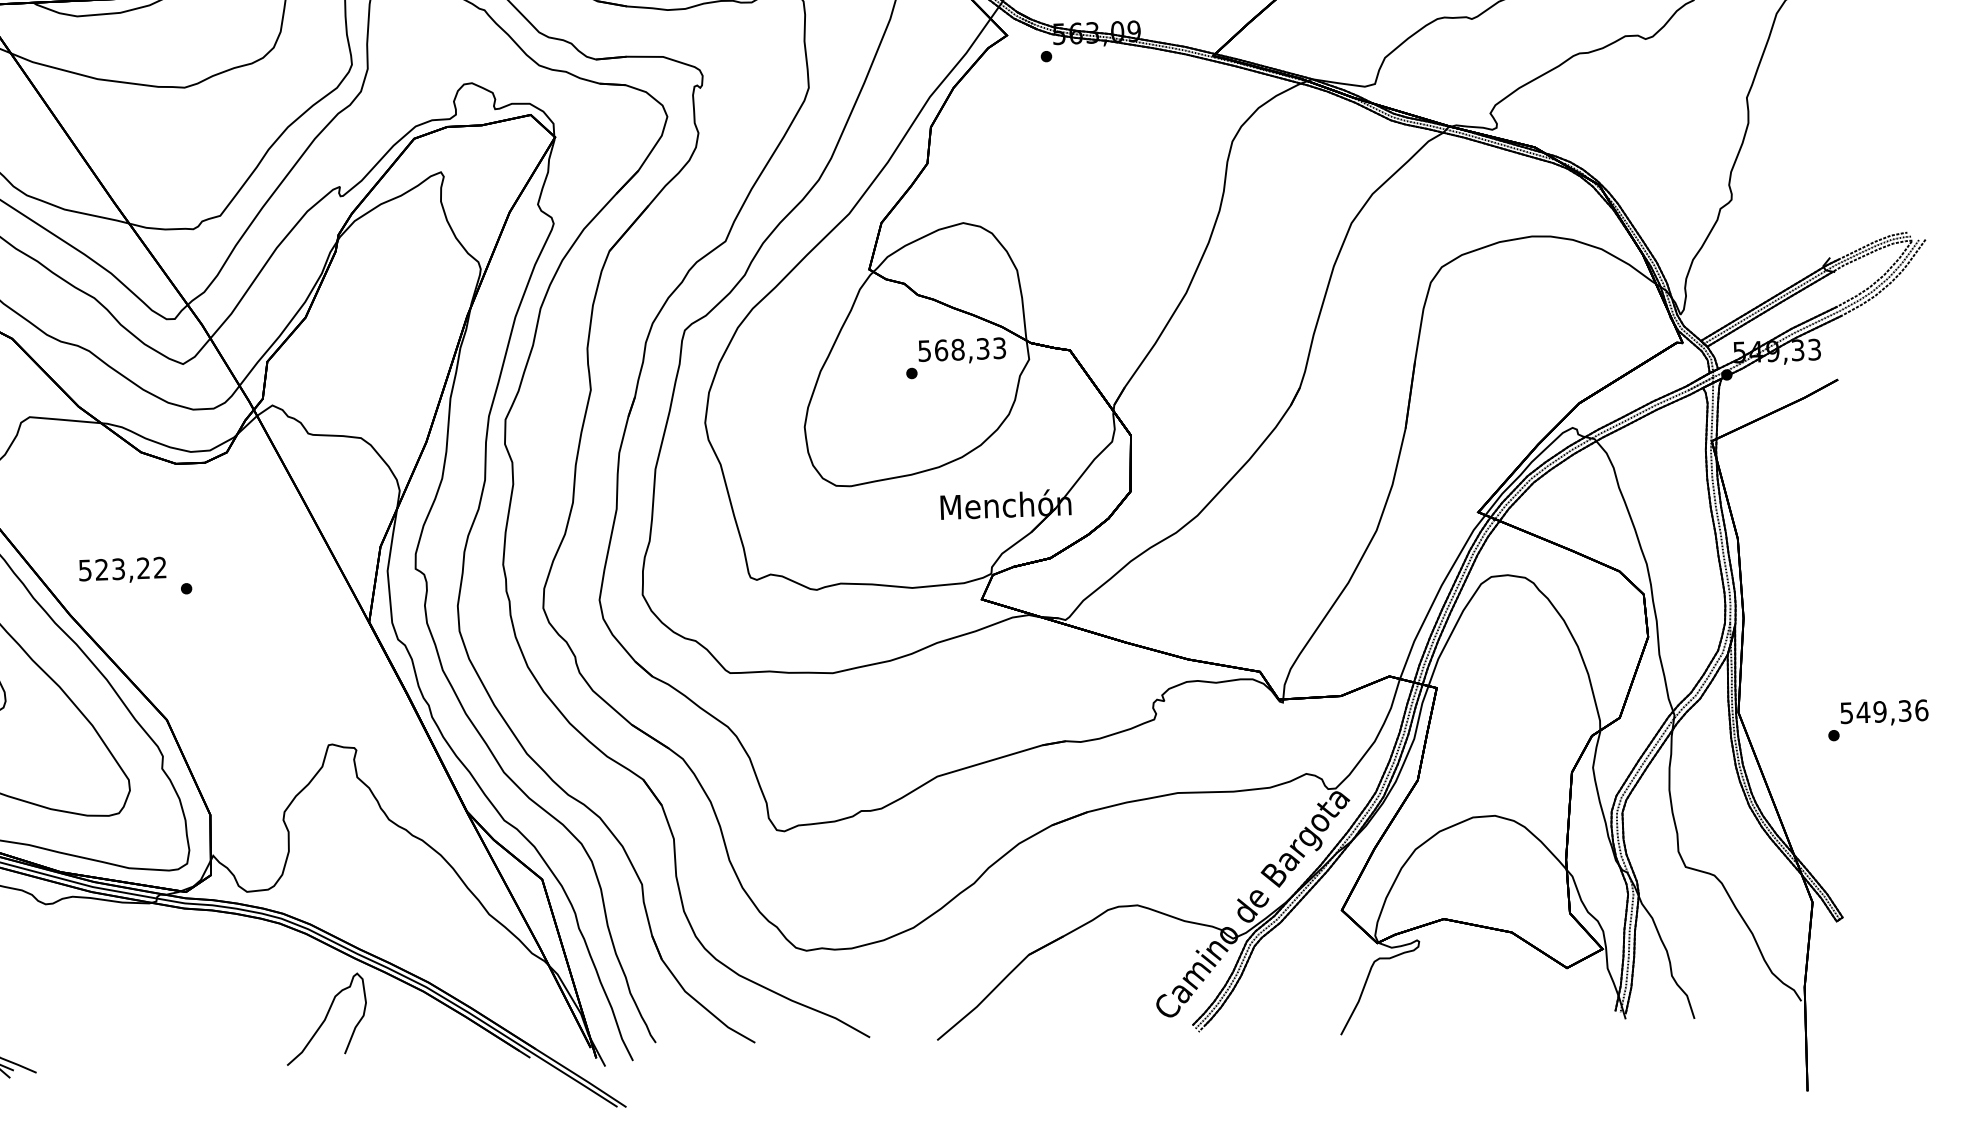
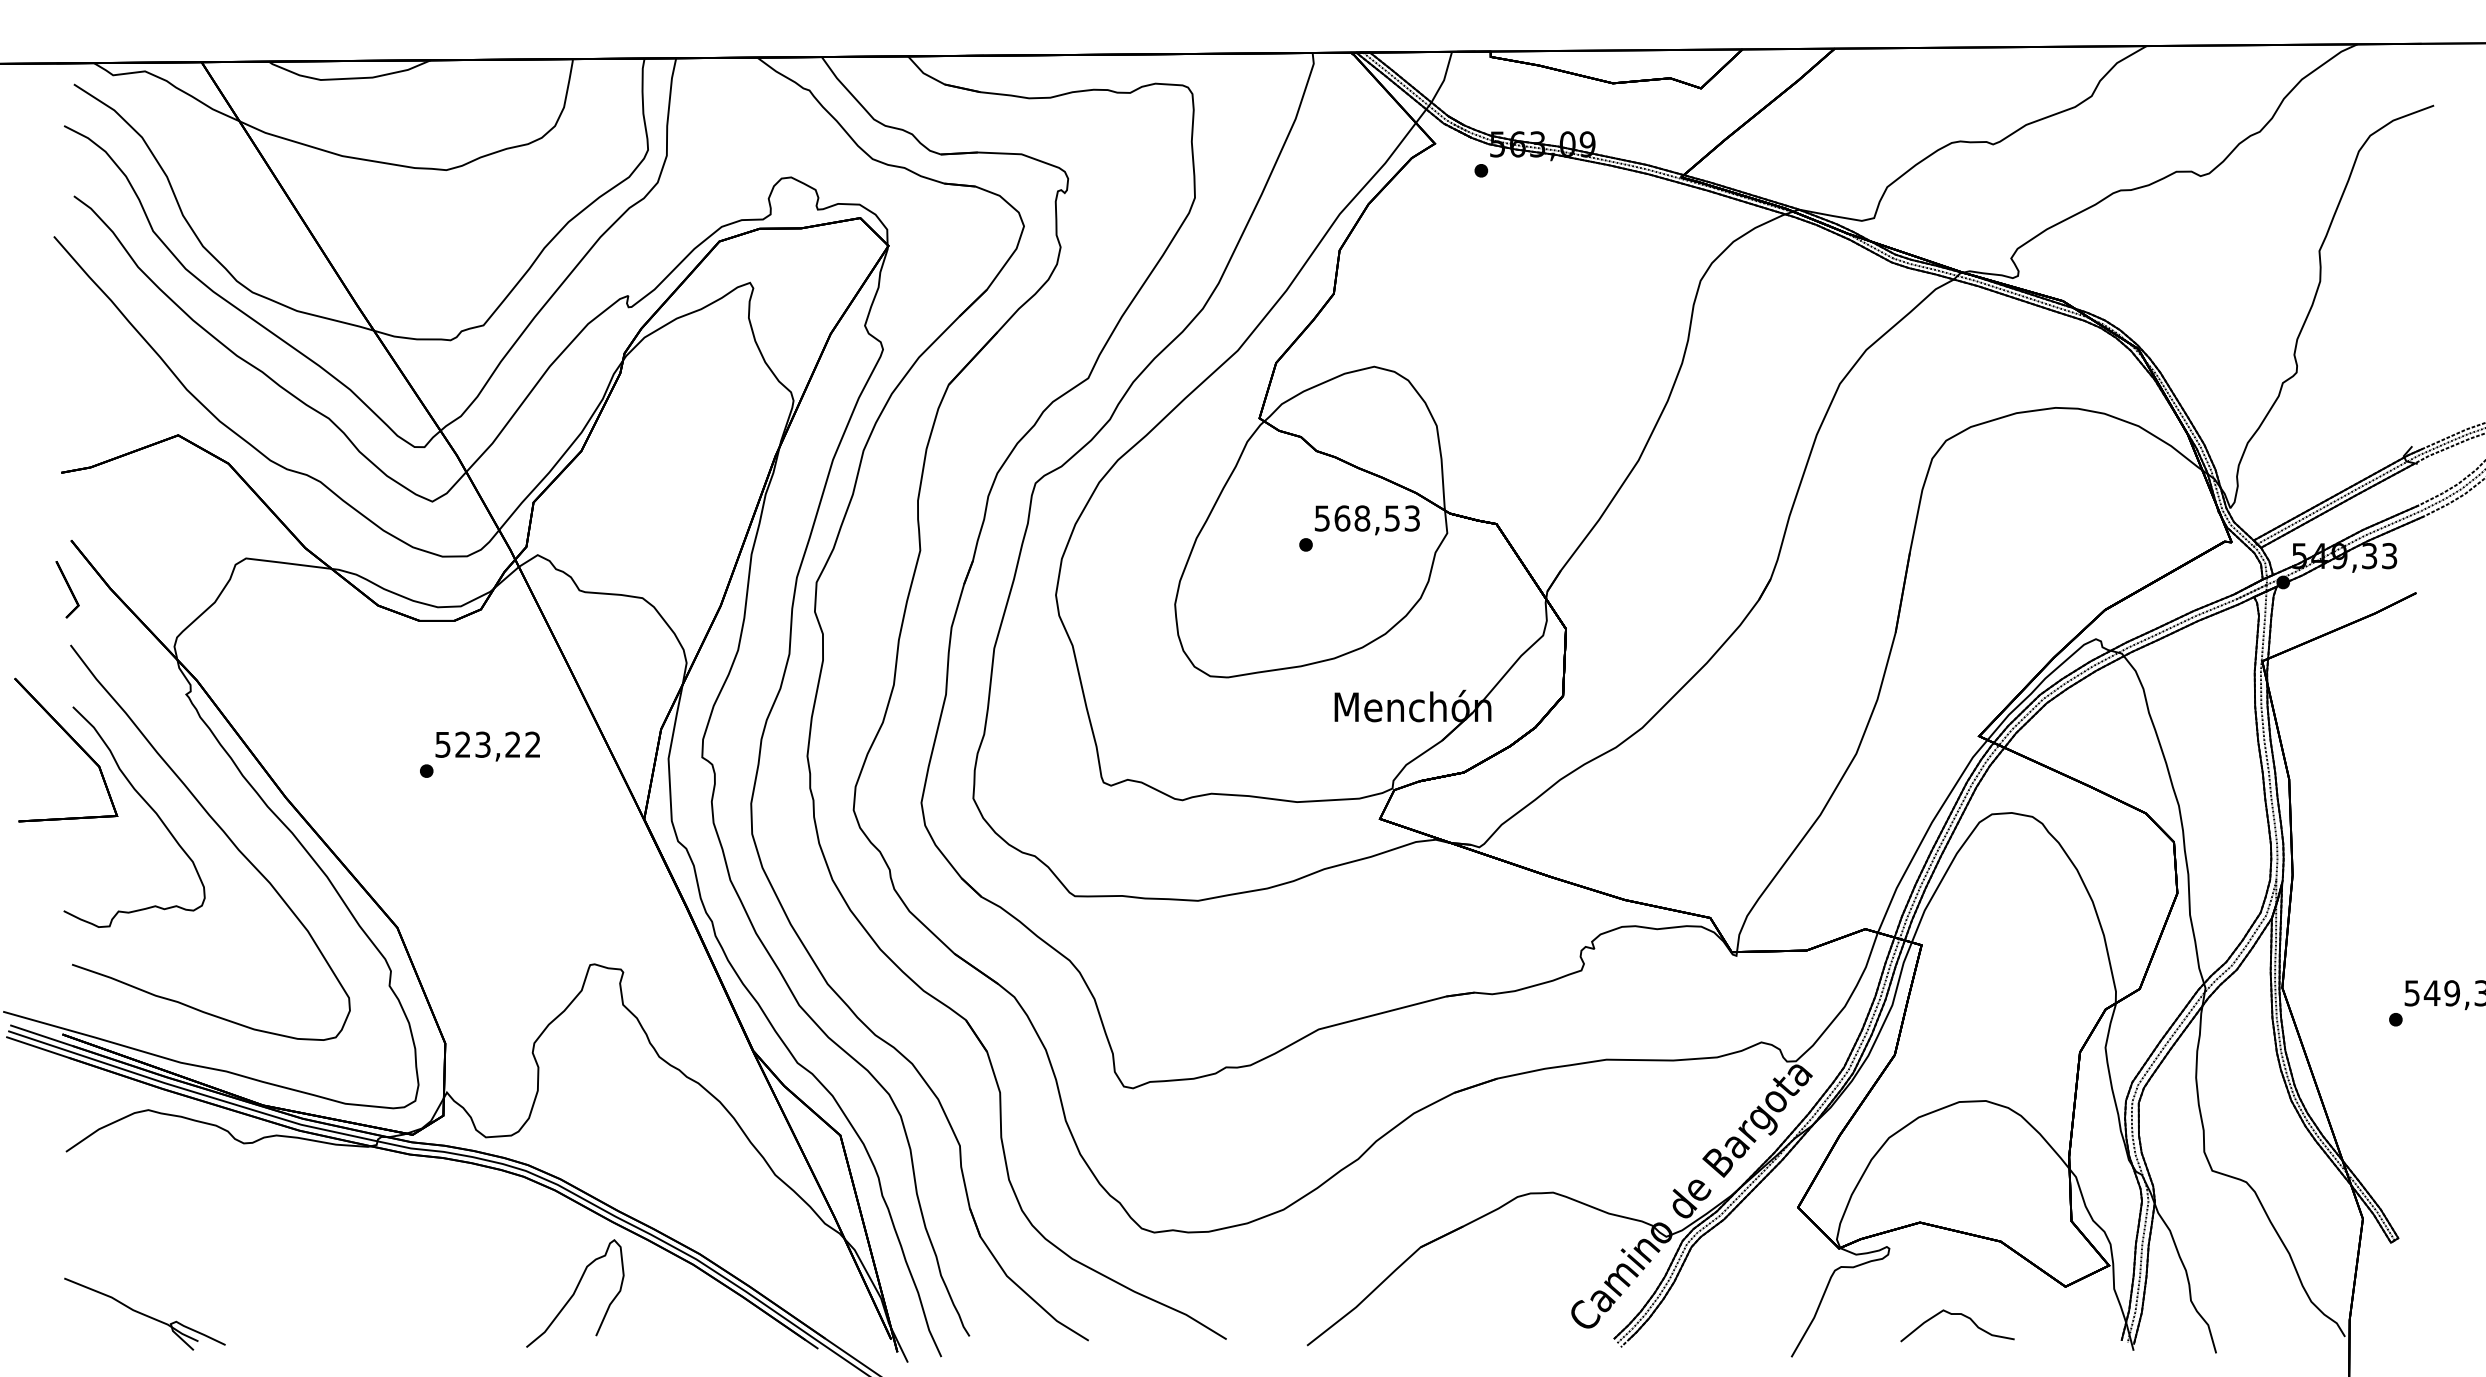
text: (983, 348) -> (1392, 517), 568,33 -> 568,53
text: (122, 570) -> (487, 746), moved
curve: (1481, 995) -> (1961, 1315), added

